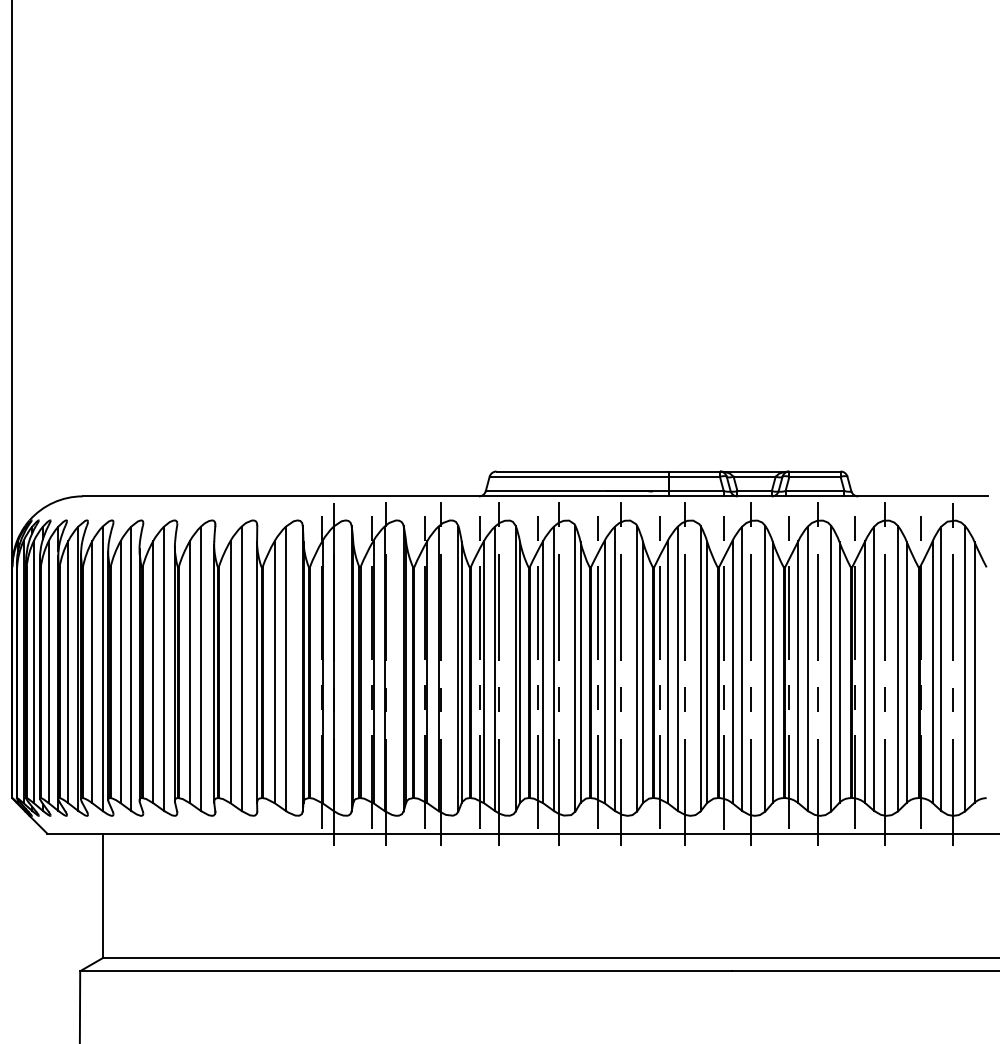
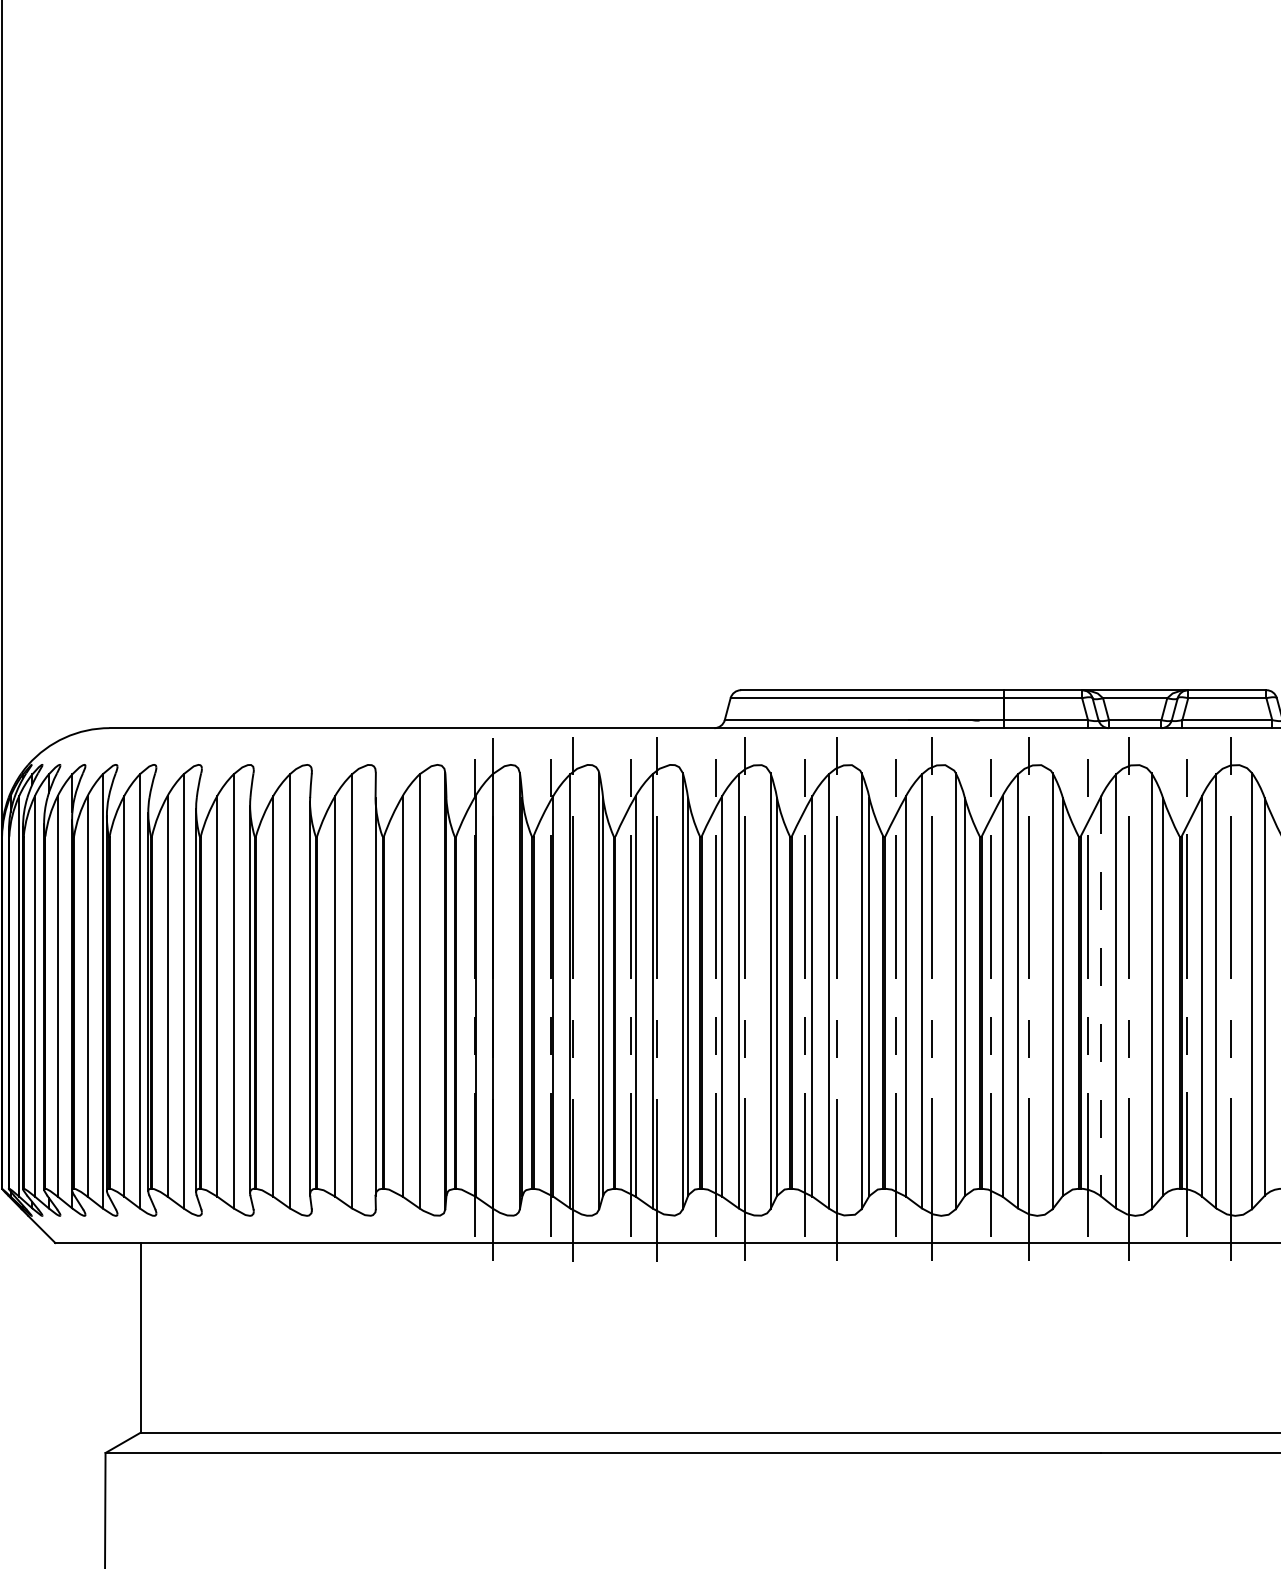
line: (732, 672) -> (1101, 997), solid -> dashed

